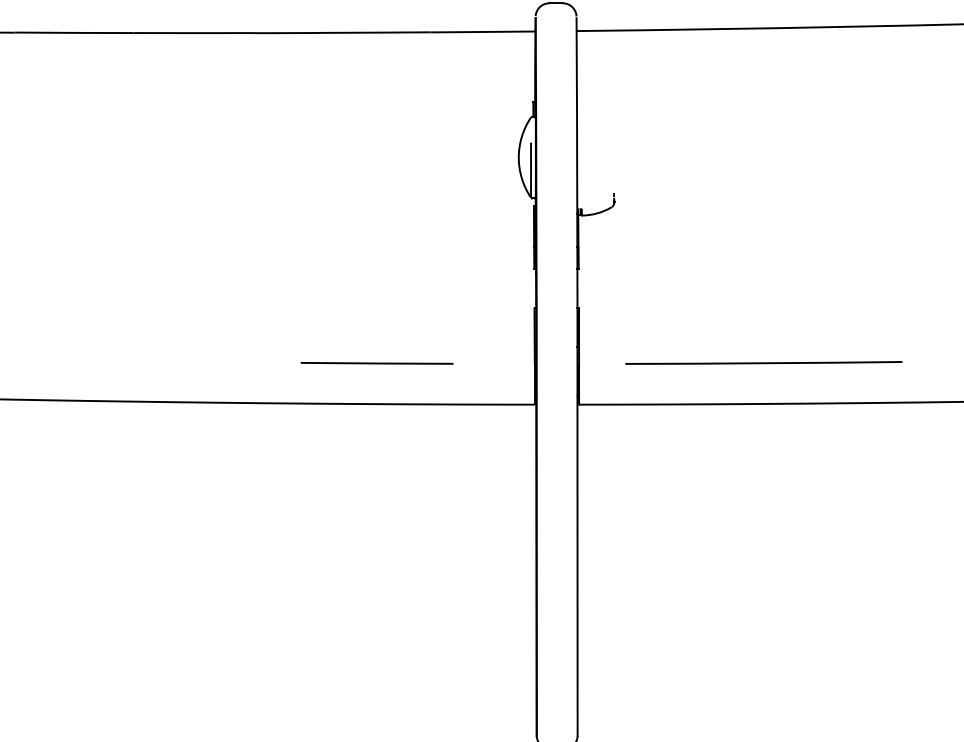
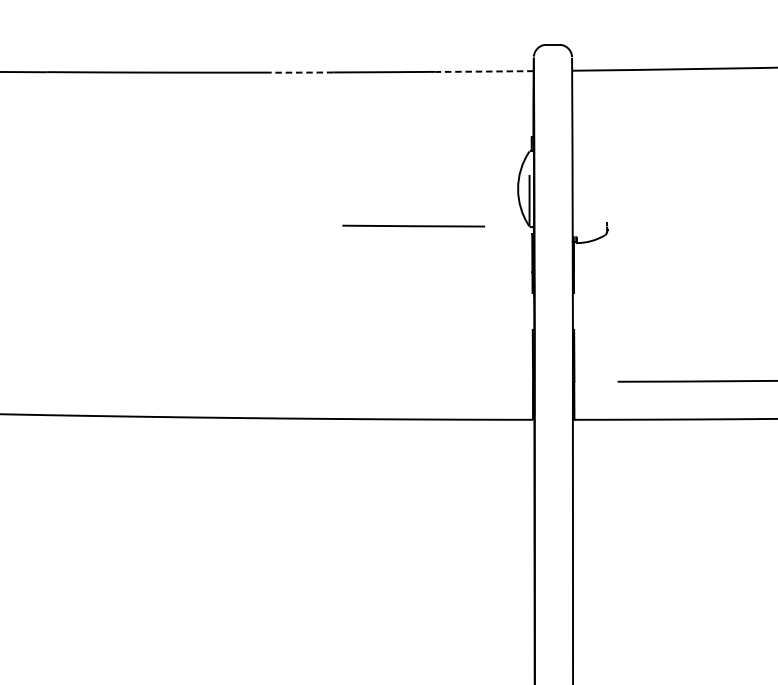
line: (482, 31) -> (484, 71), solid -> dashed
line: (287, 33) -> (301, 73), solid -> dashed
line: (376, 363) -> (413, 226), moved

